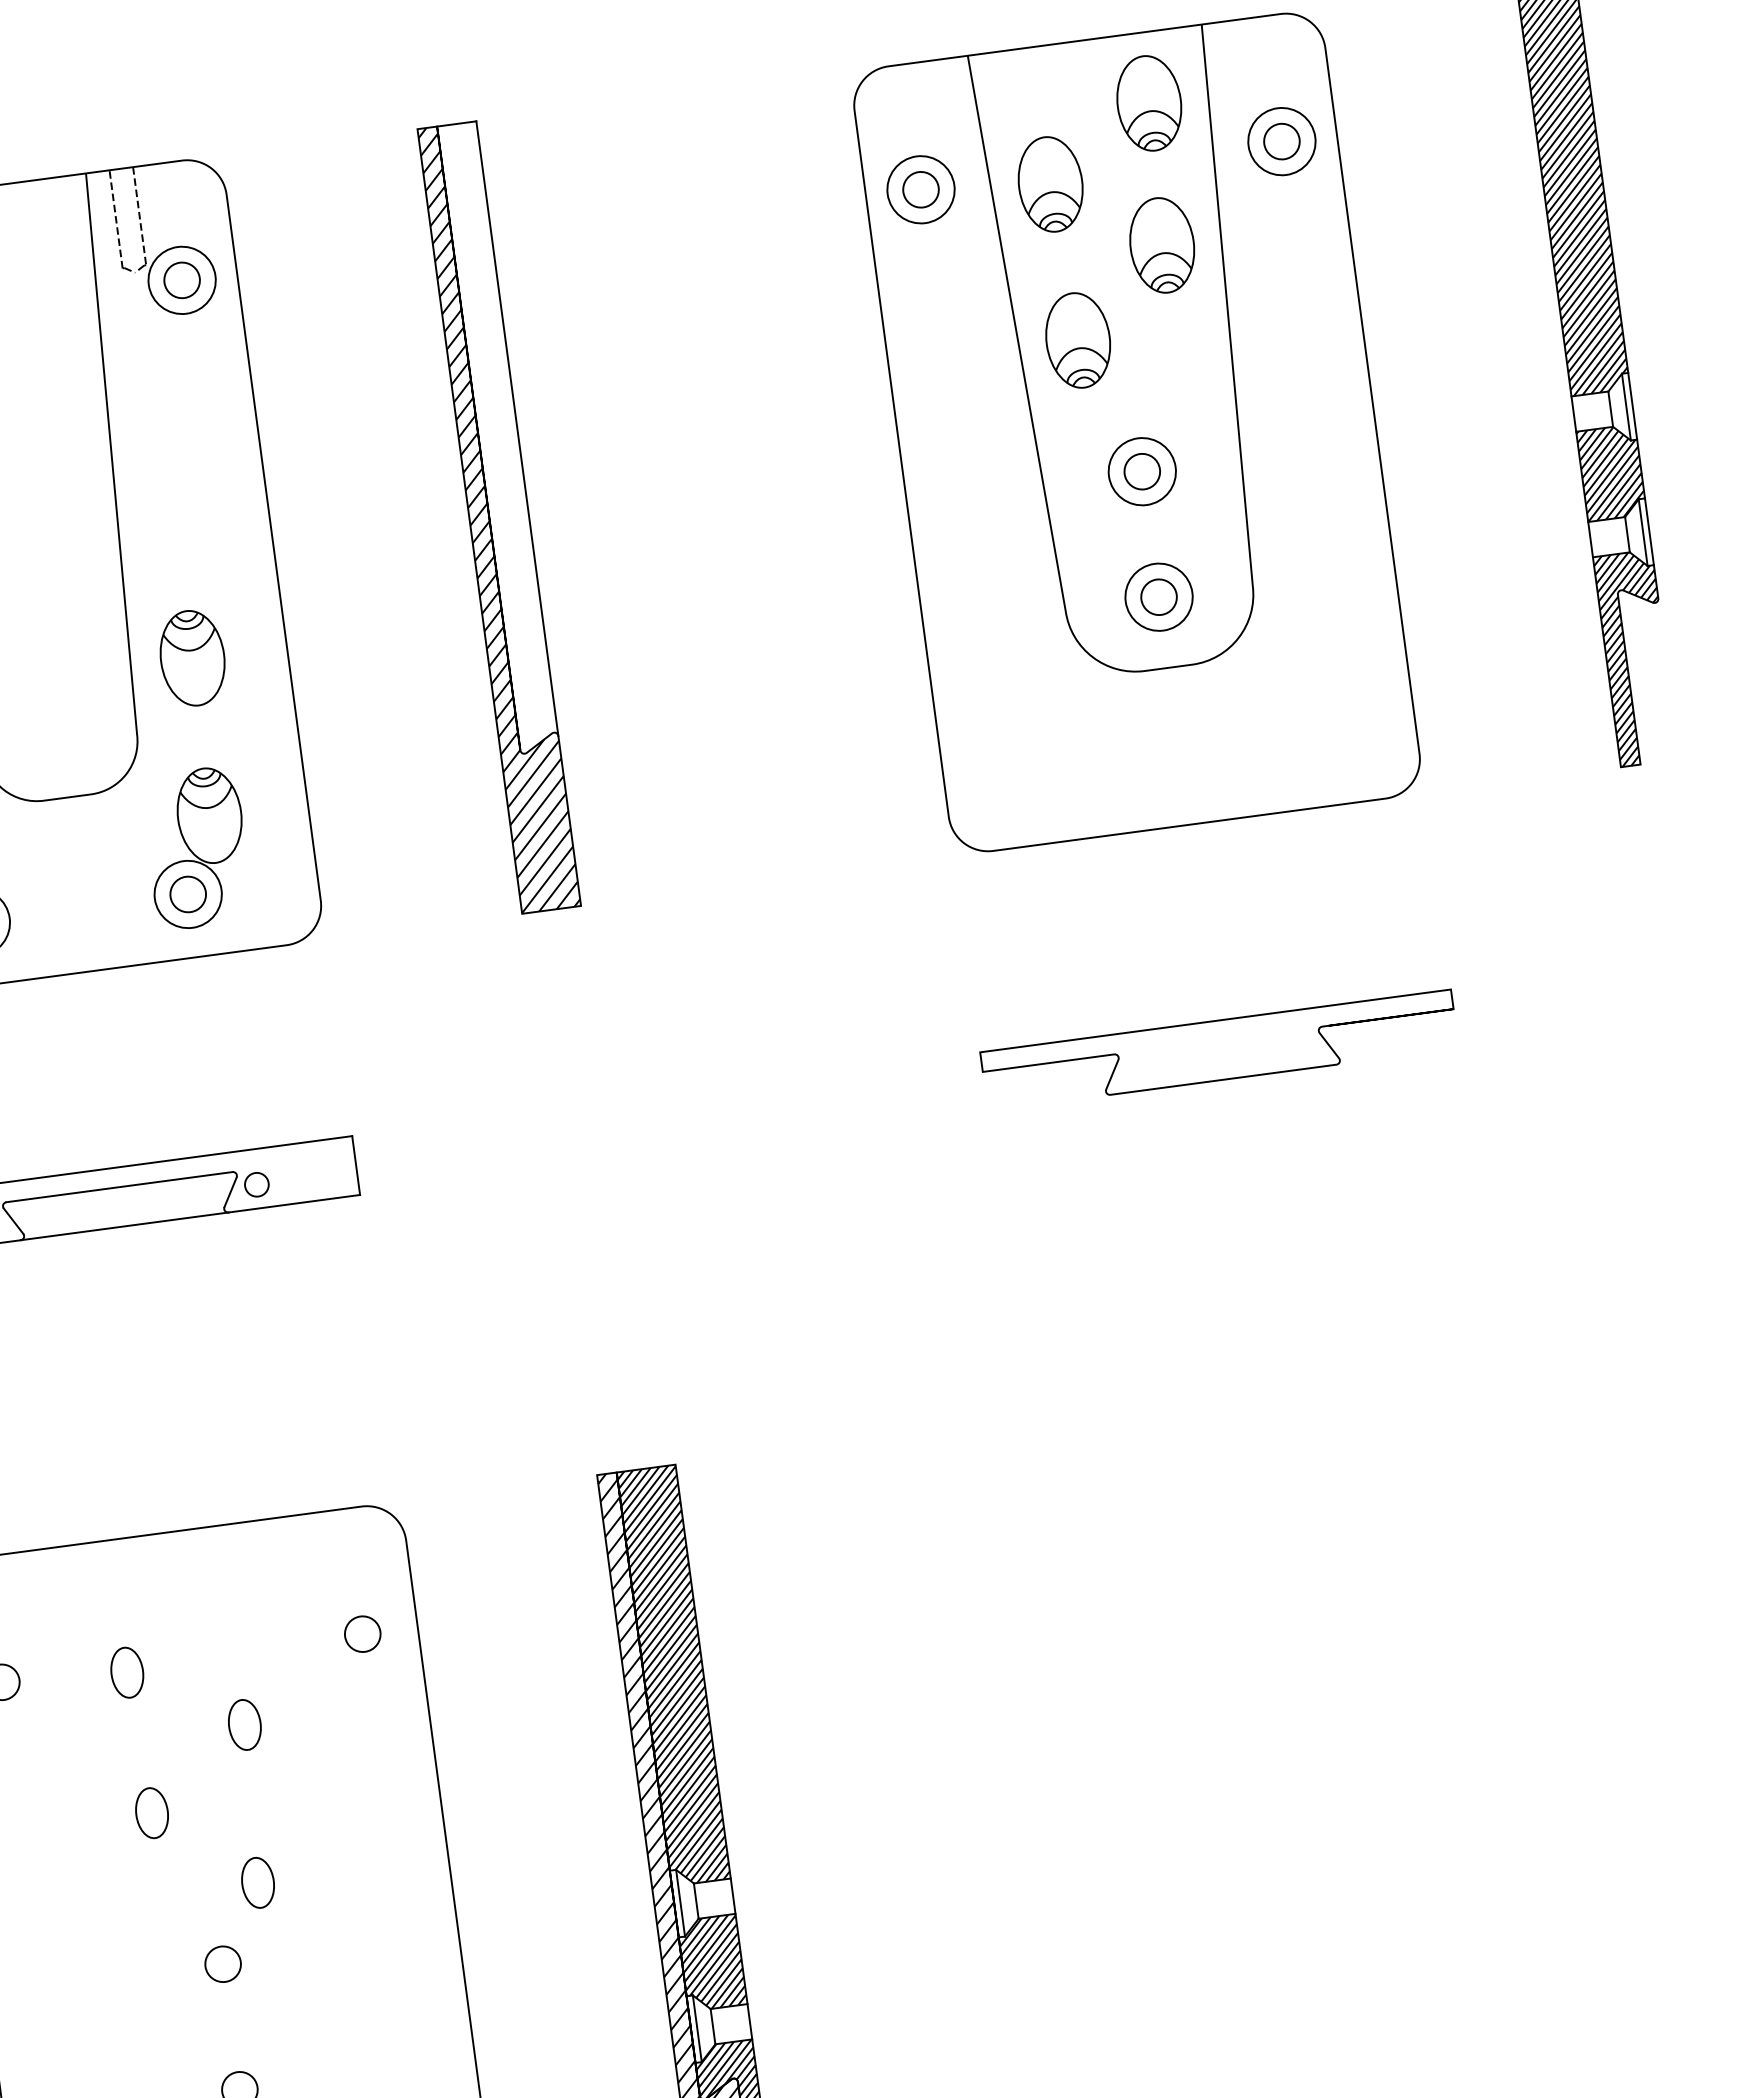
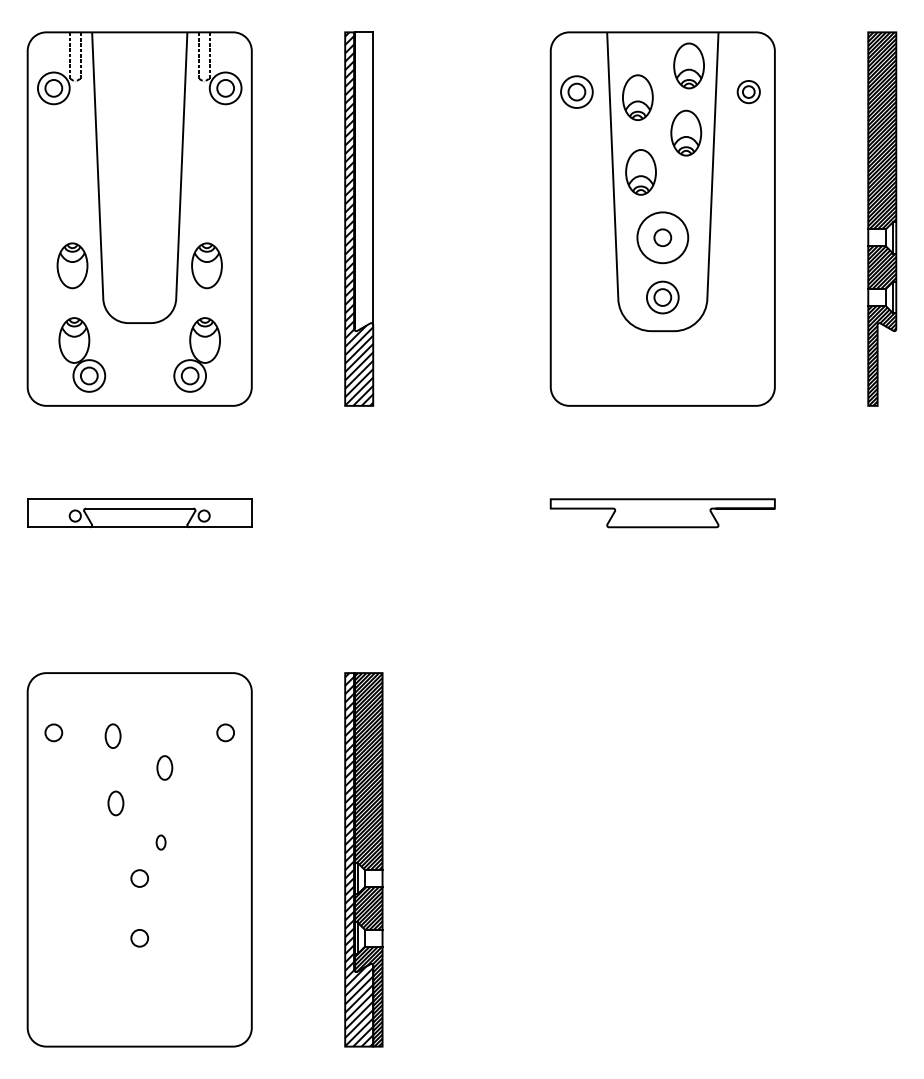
part: (1281, 140) -> (748, 91), size x0.7
circle: (1141, 471) -> (662, 237), size x1.6
part: (256, 1882) -> (160, 842), size x0.6

